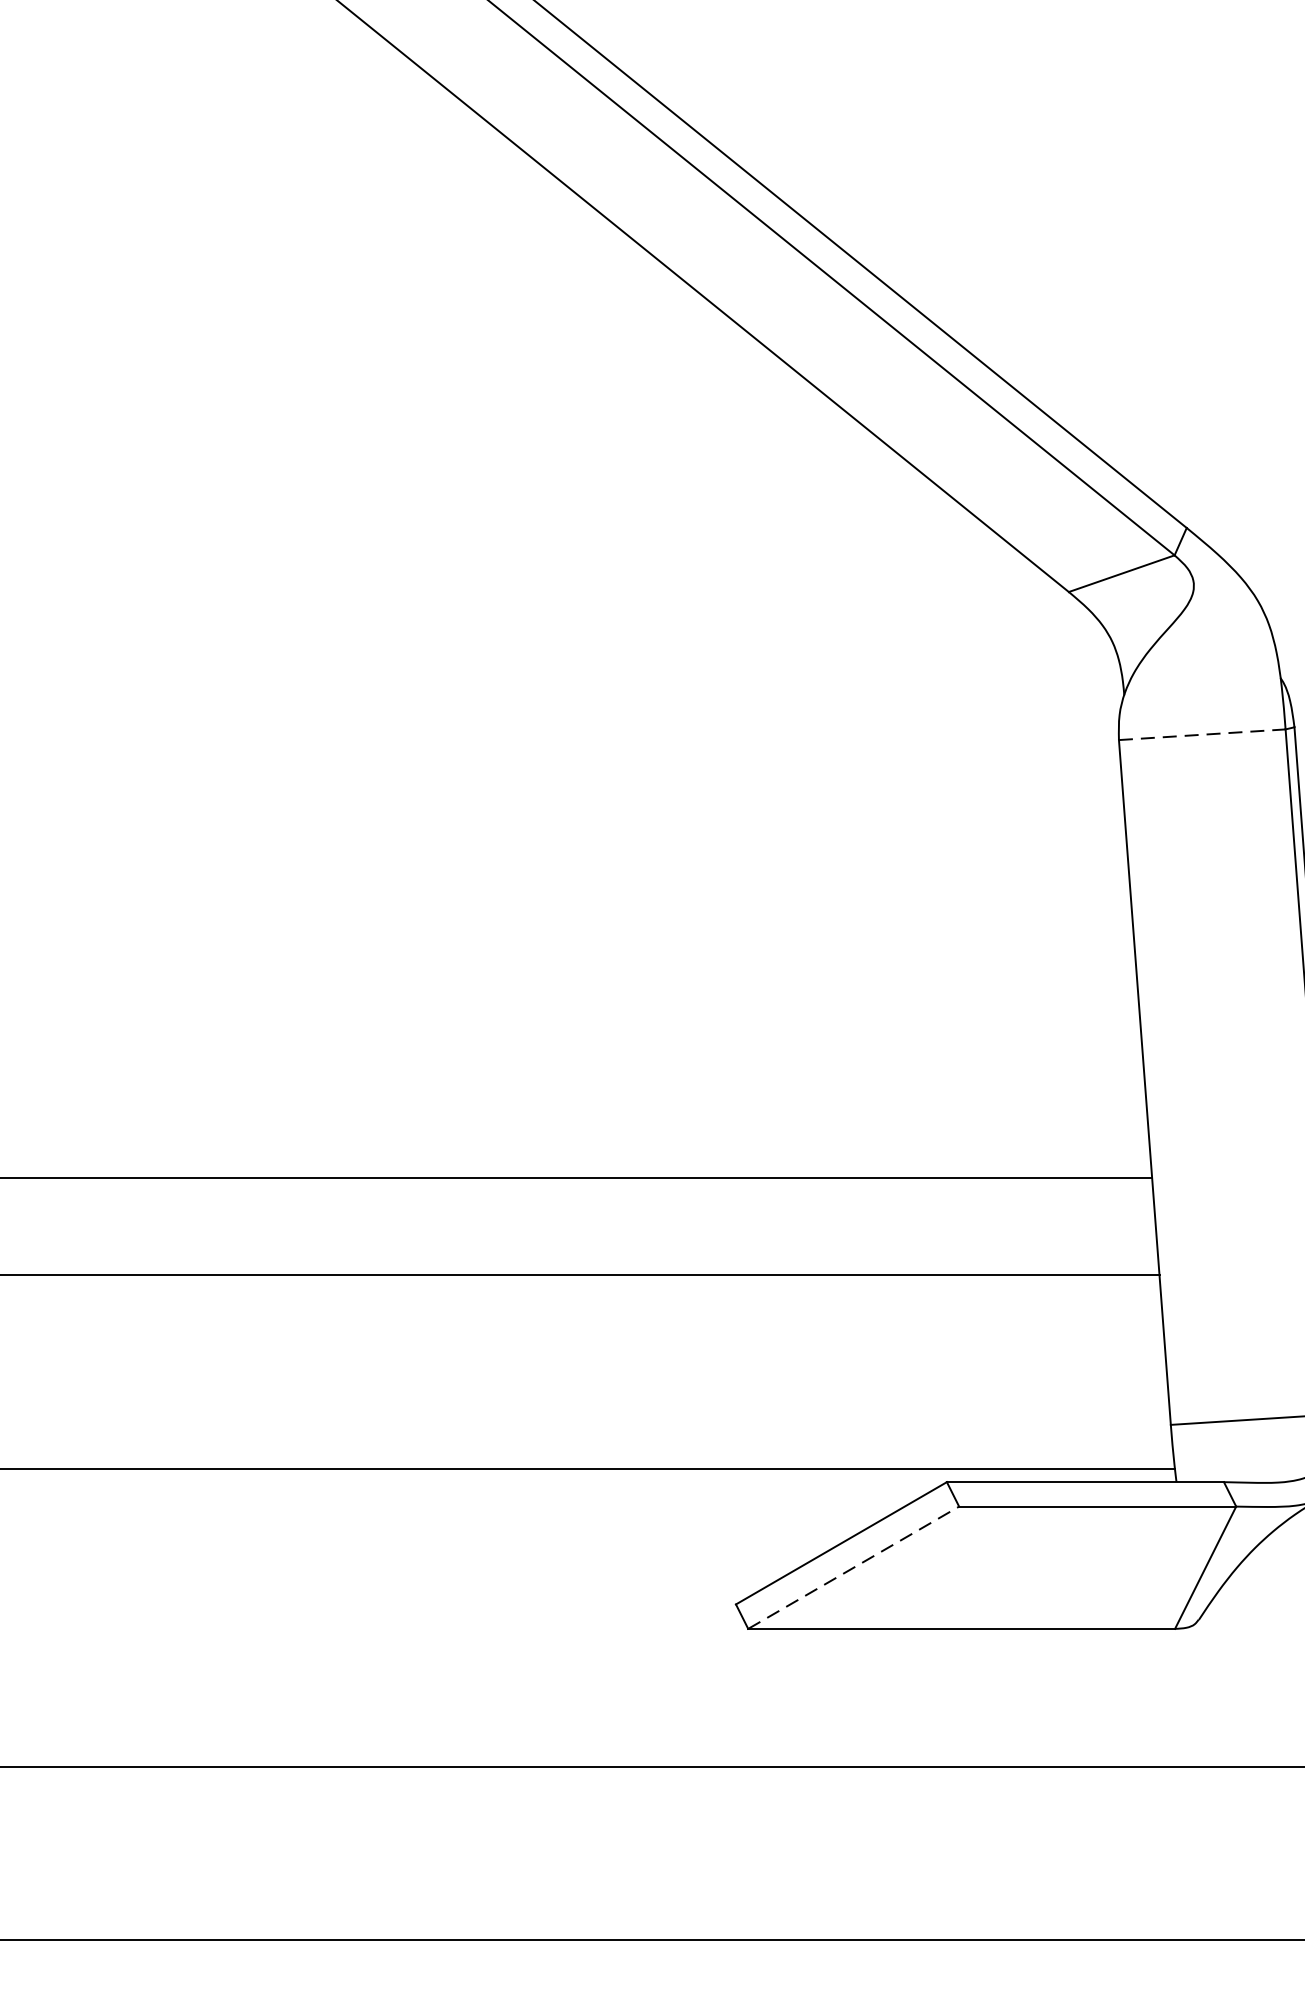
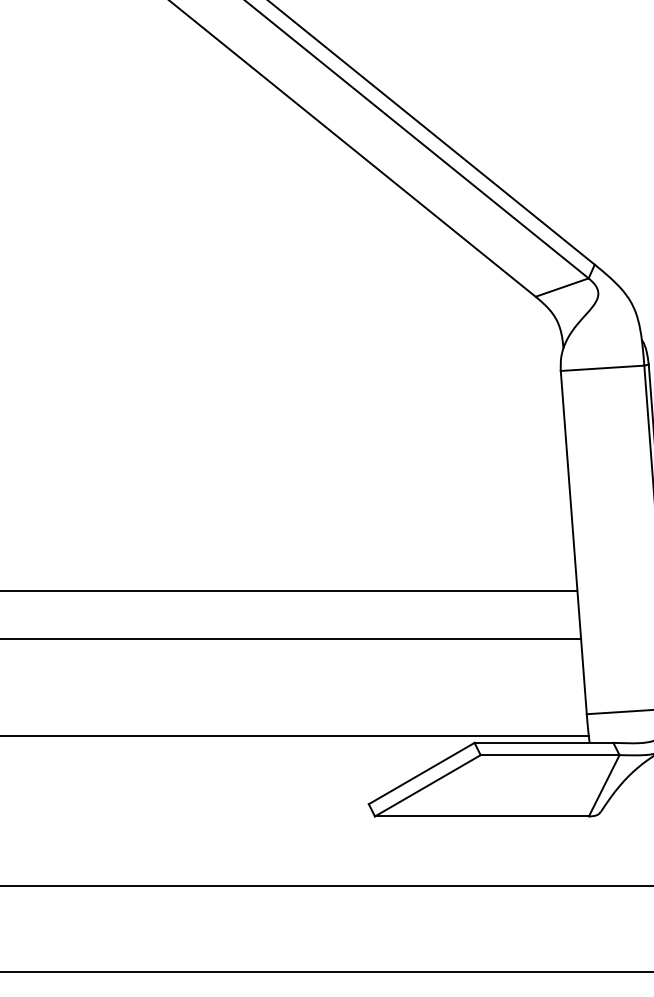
line: (1202, 735) -> (602, 368), dashed -> solid
line: (855, 1567) -> (428, 785), dashed -> solid

